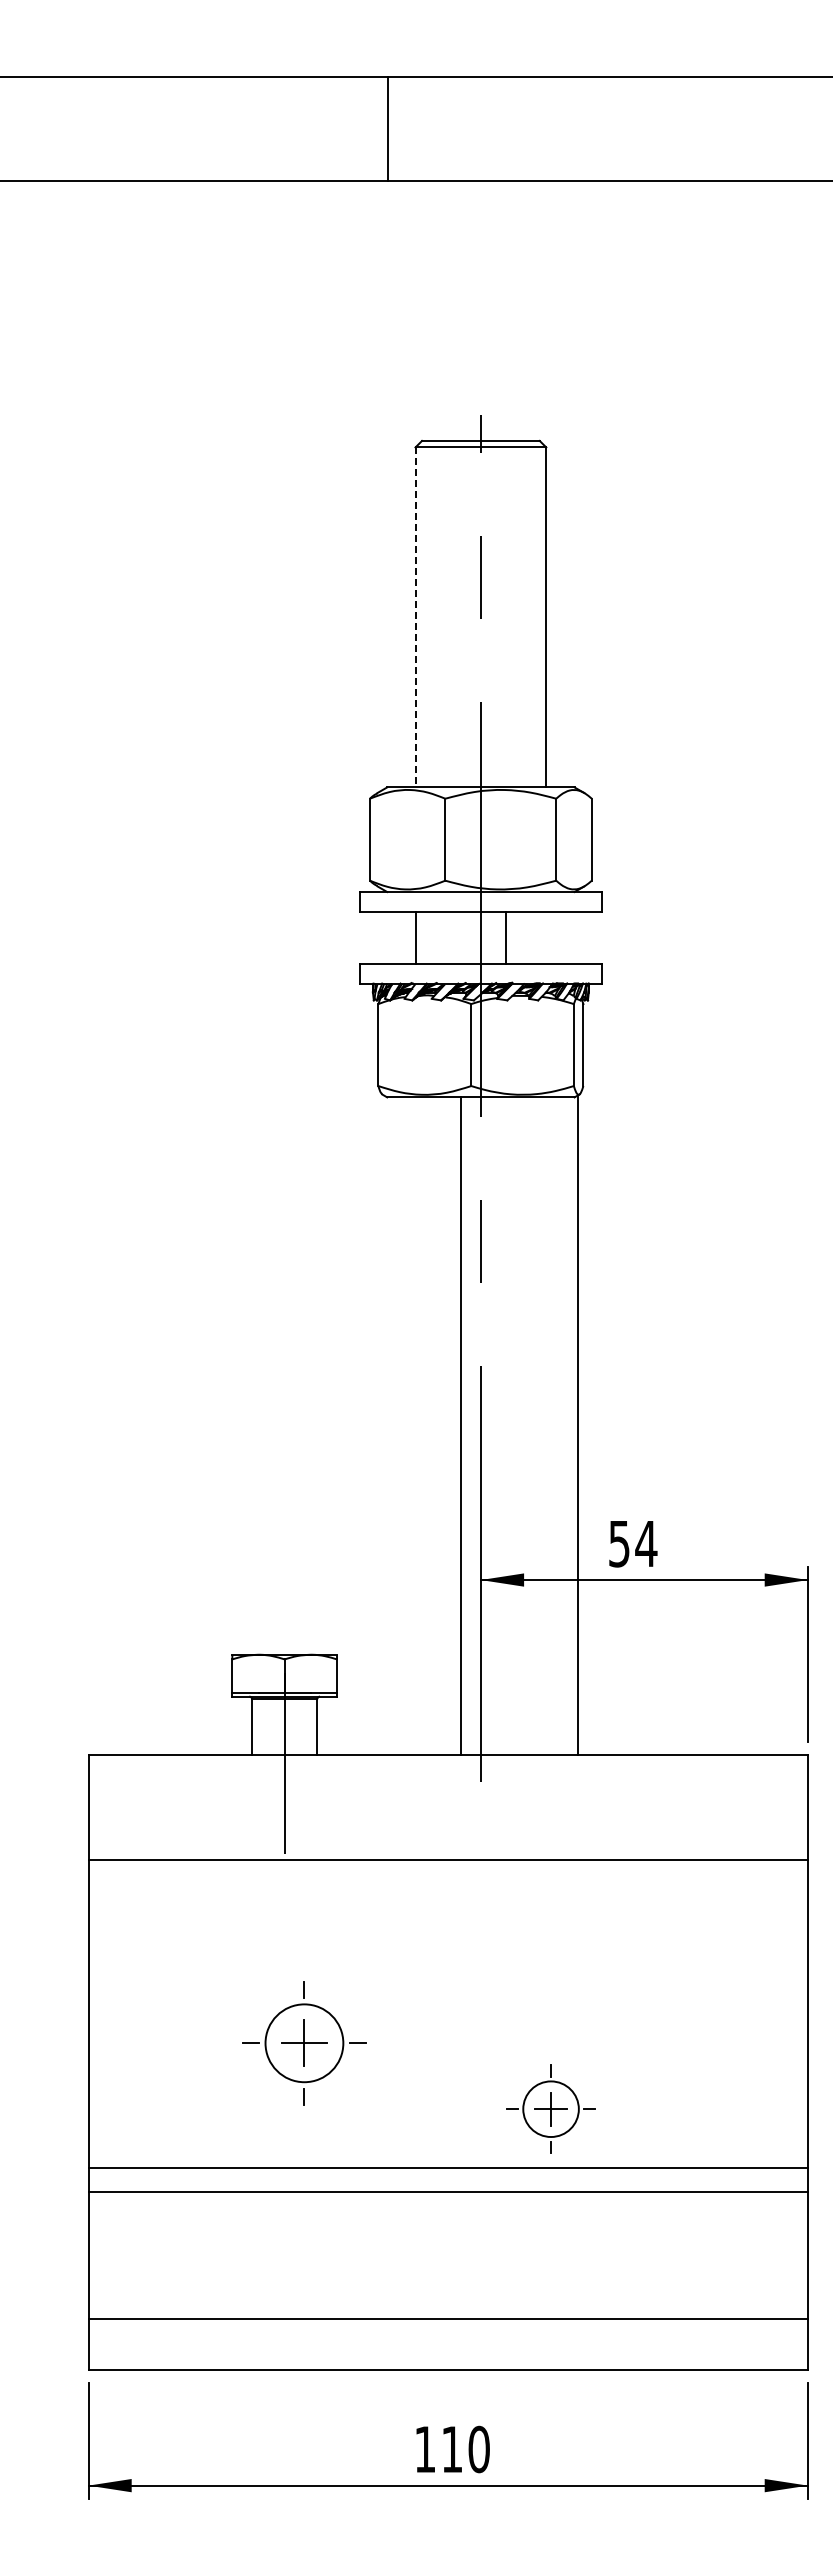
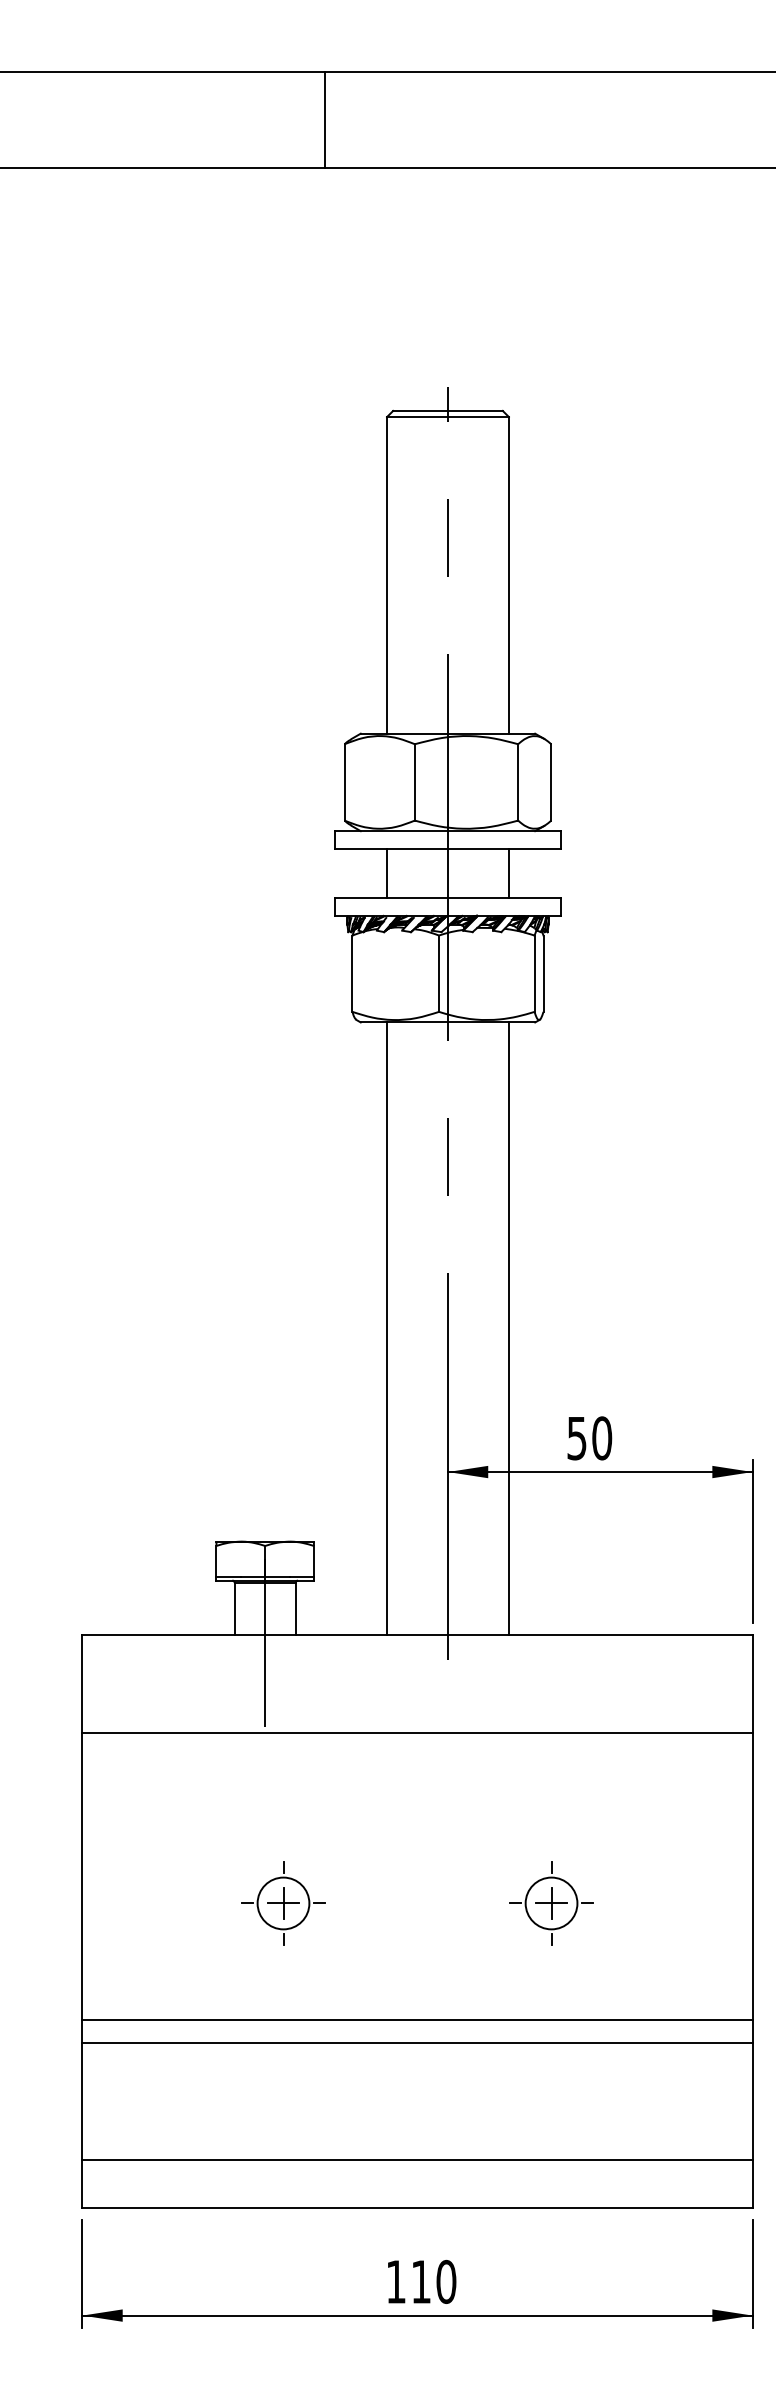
line: (387, 128) -> (324, 119), moved
line: (415, 617) -> (387, 575), dashed -> solid
line: (506, 937) -> (509, 873), moved
line: (460, 1426) -> (387, 1329), moved
line: (578, 1426) -> (509, 1329), moved
text: (646, 1543) -> (602, 1437), 54 -> 50
part: (303, 2042) -> (282, 1902), size x0.71
part: (550, 2108) -> (551, 1902), moved

